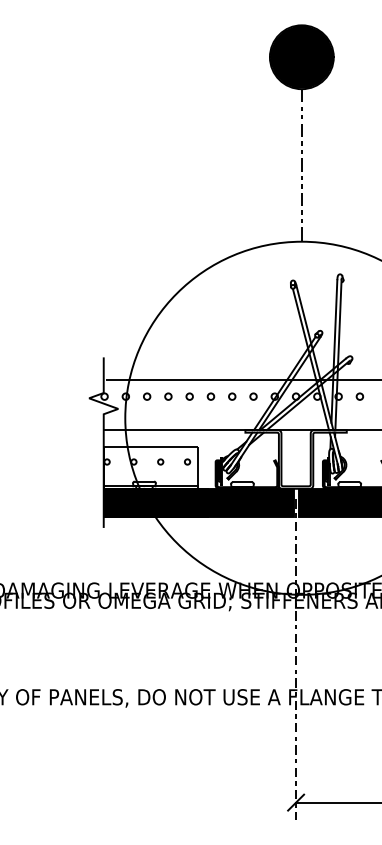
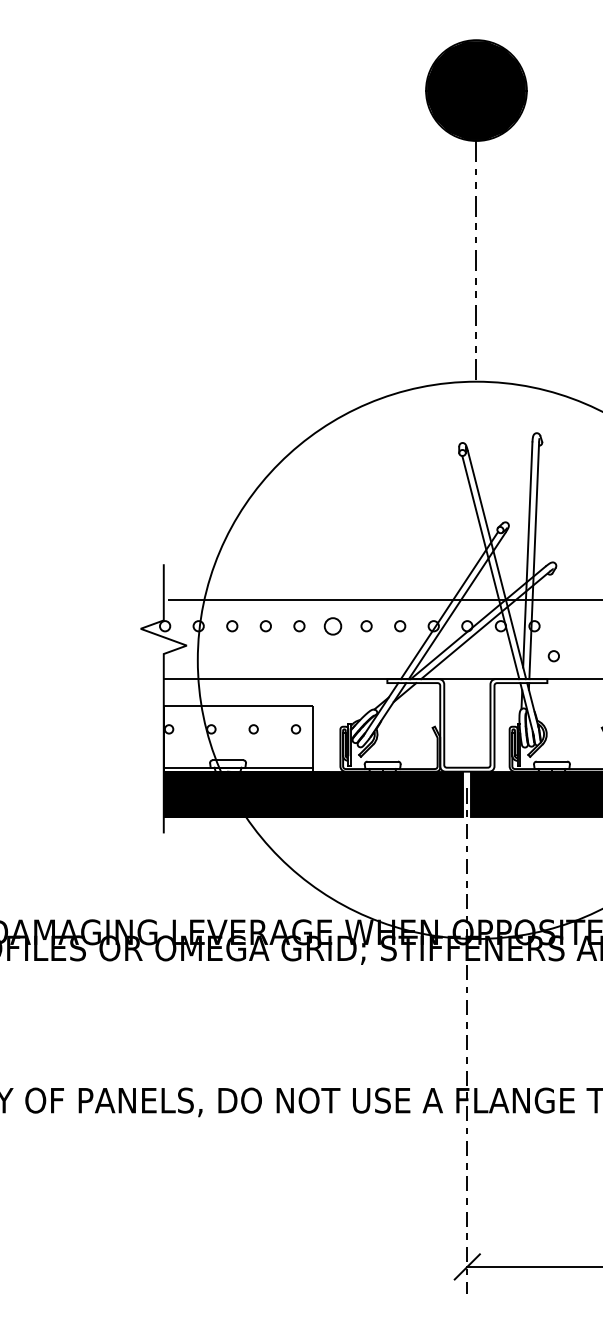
circle: (210, 396) -> (332, 625), size x1.6
circle: (359, 396) -> (553, 655), moved

